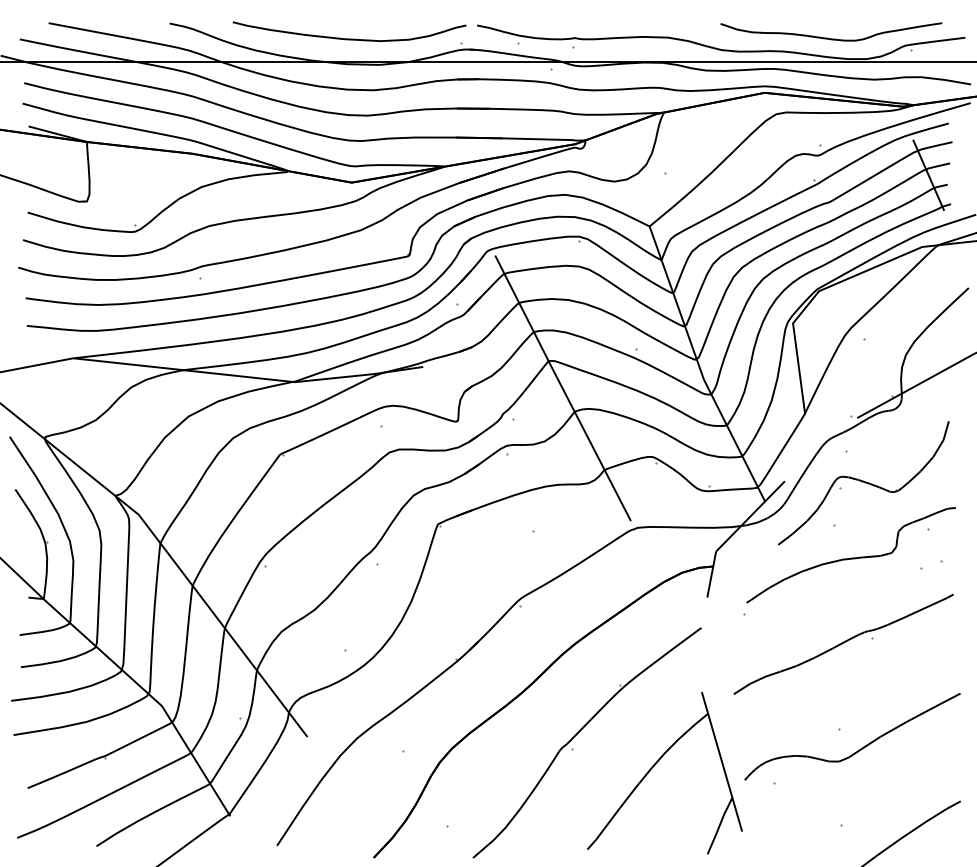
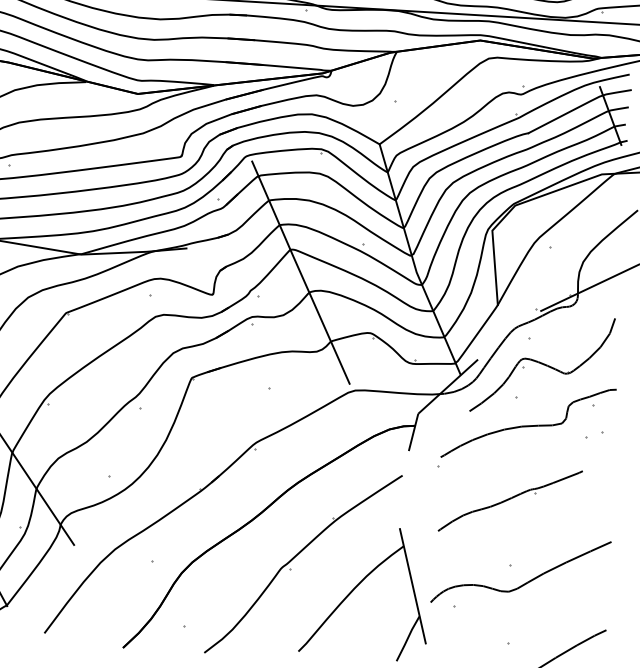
part: (843, 644) -> (518, 496), size x0.7

